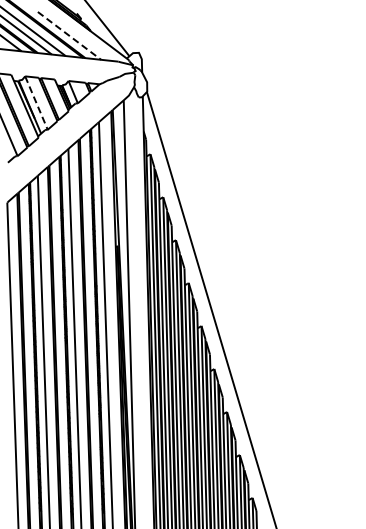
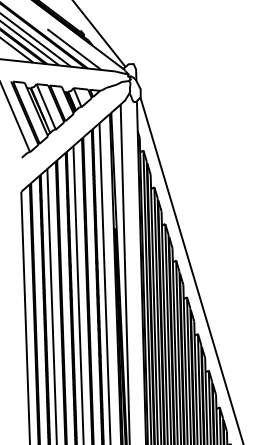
line: (69, 35) -> (74, 49), dashed -> solid
line: (36, 103) -> (46, 107), dashed -> solid

